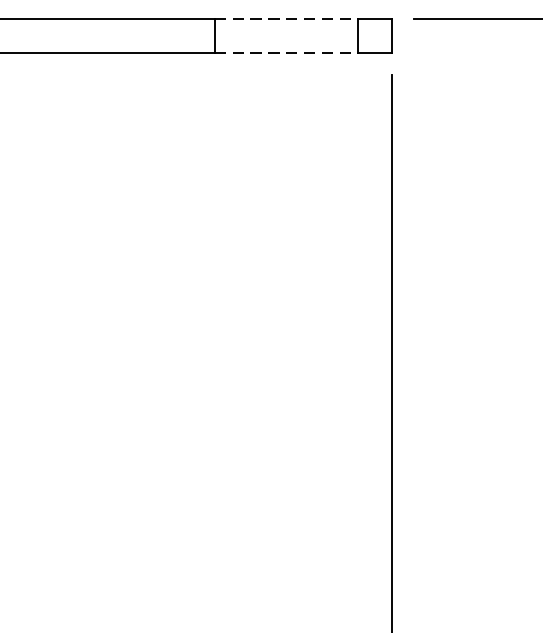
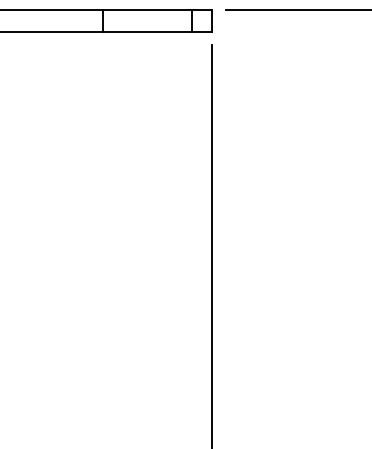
line: (286, 18) -> (147, 10), dashed -> solid
line: (286, 52) -> (147, 31), dashed -> solid

